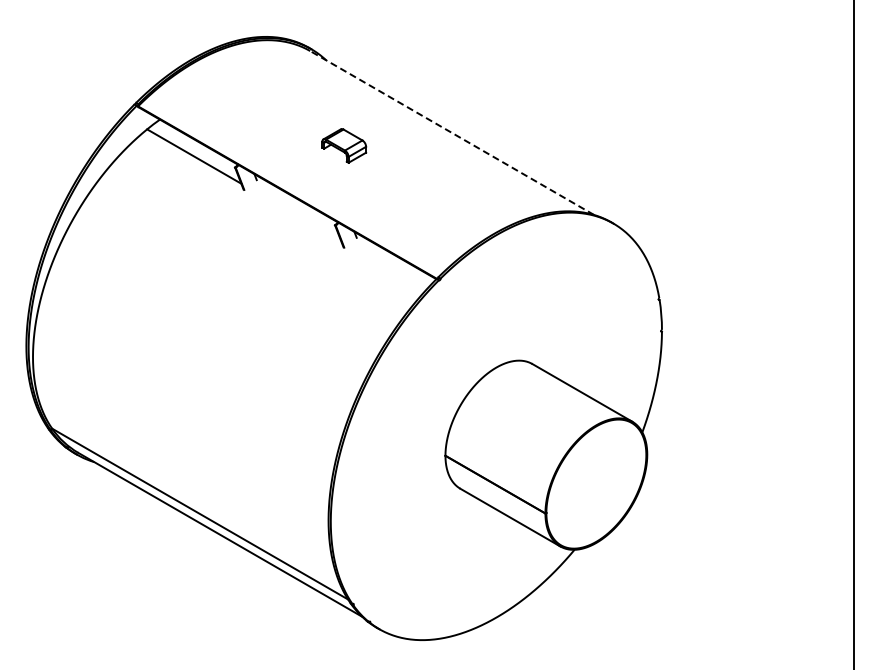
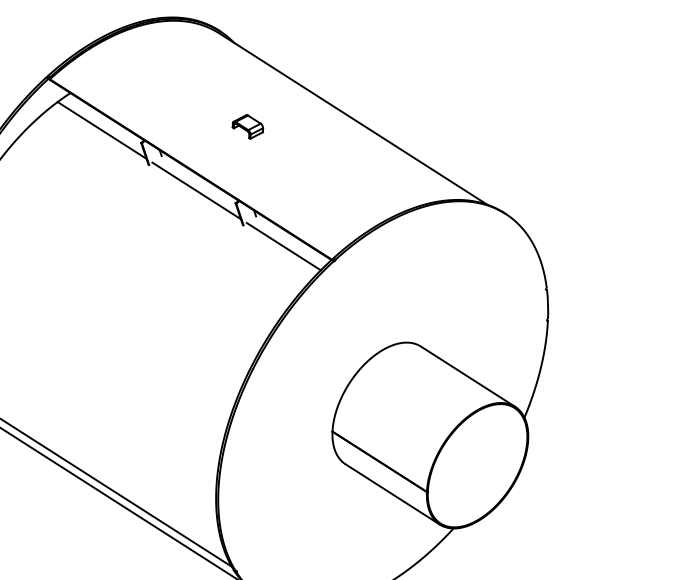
line: (452, 133) -> (353, 119), dashed -> solid
part: (343, 146) -> (247, 127), size x0.71
line: (294, 214) -> (196, 191), added
line: (386, 267) -> (283, 246), added

